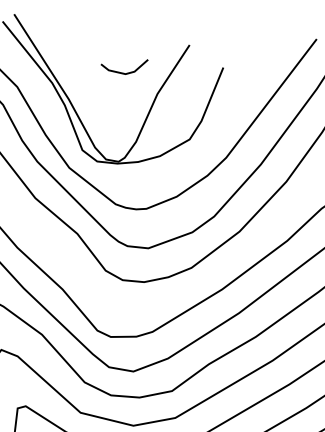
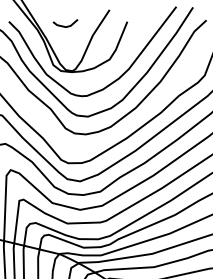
line: (122, 70) -> (64, 25), moved

